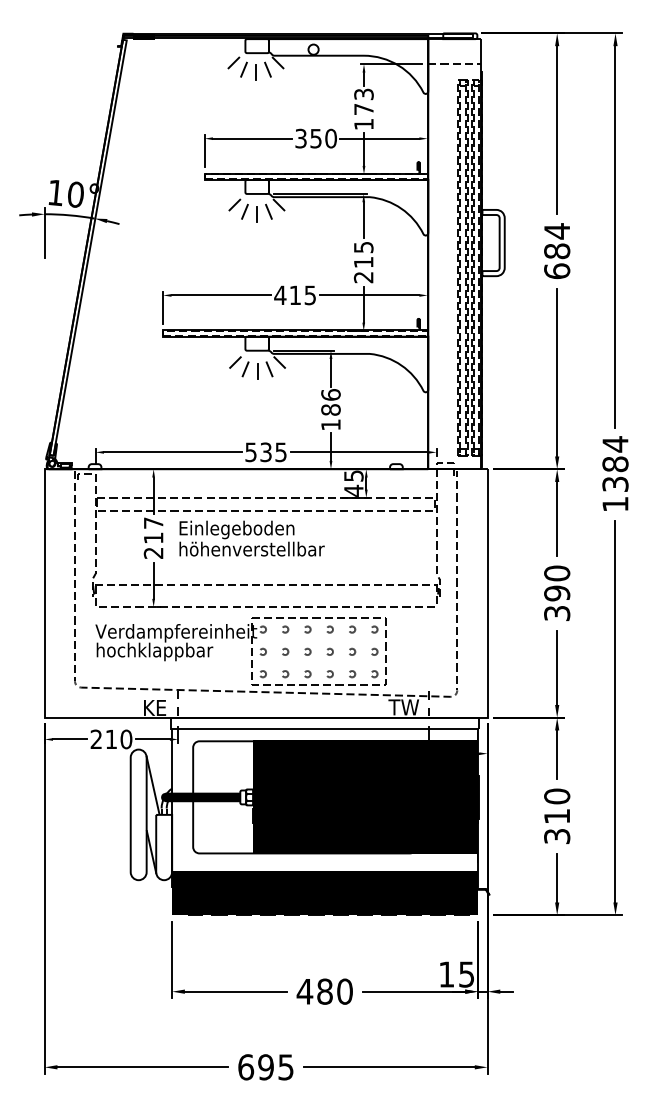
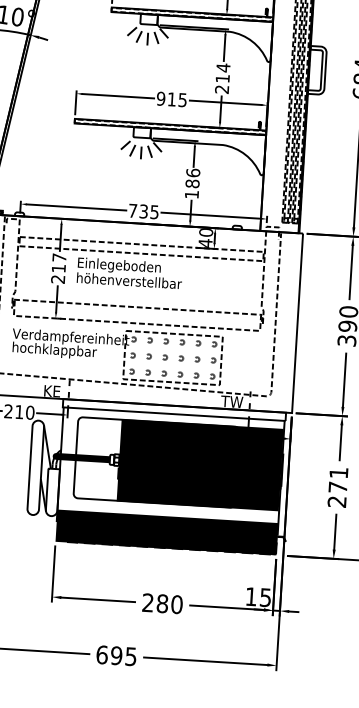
text: (363, 247) -> (223, 67), 215 -> 214
text: (280, 295) -> (161, 98), 415 -> 915
text: (250, 452) -> (132, 210), 535 -> 735
text: (353, 475) -> (205, 232), 45 -> 40
text: (557, 816) -> (338, 487), 310 -> 271
text: (304, 991) -> (147, 602), 480 -> 280

